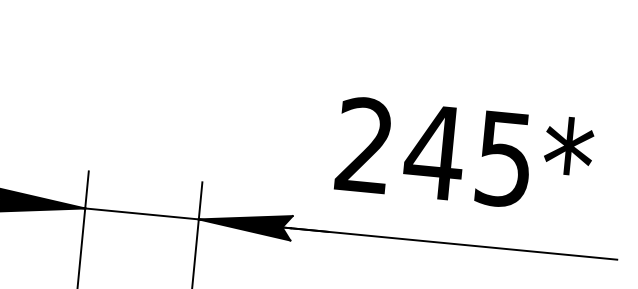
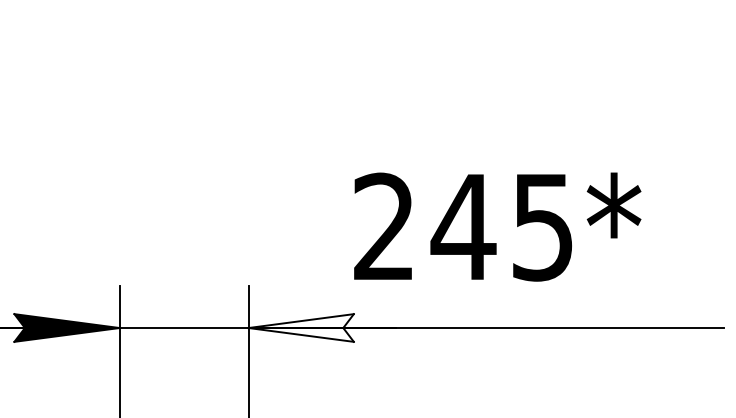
text: (464, 154) -> (497, 226), moved
fill: (244, 223) -> (300, 327), removed

